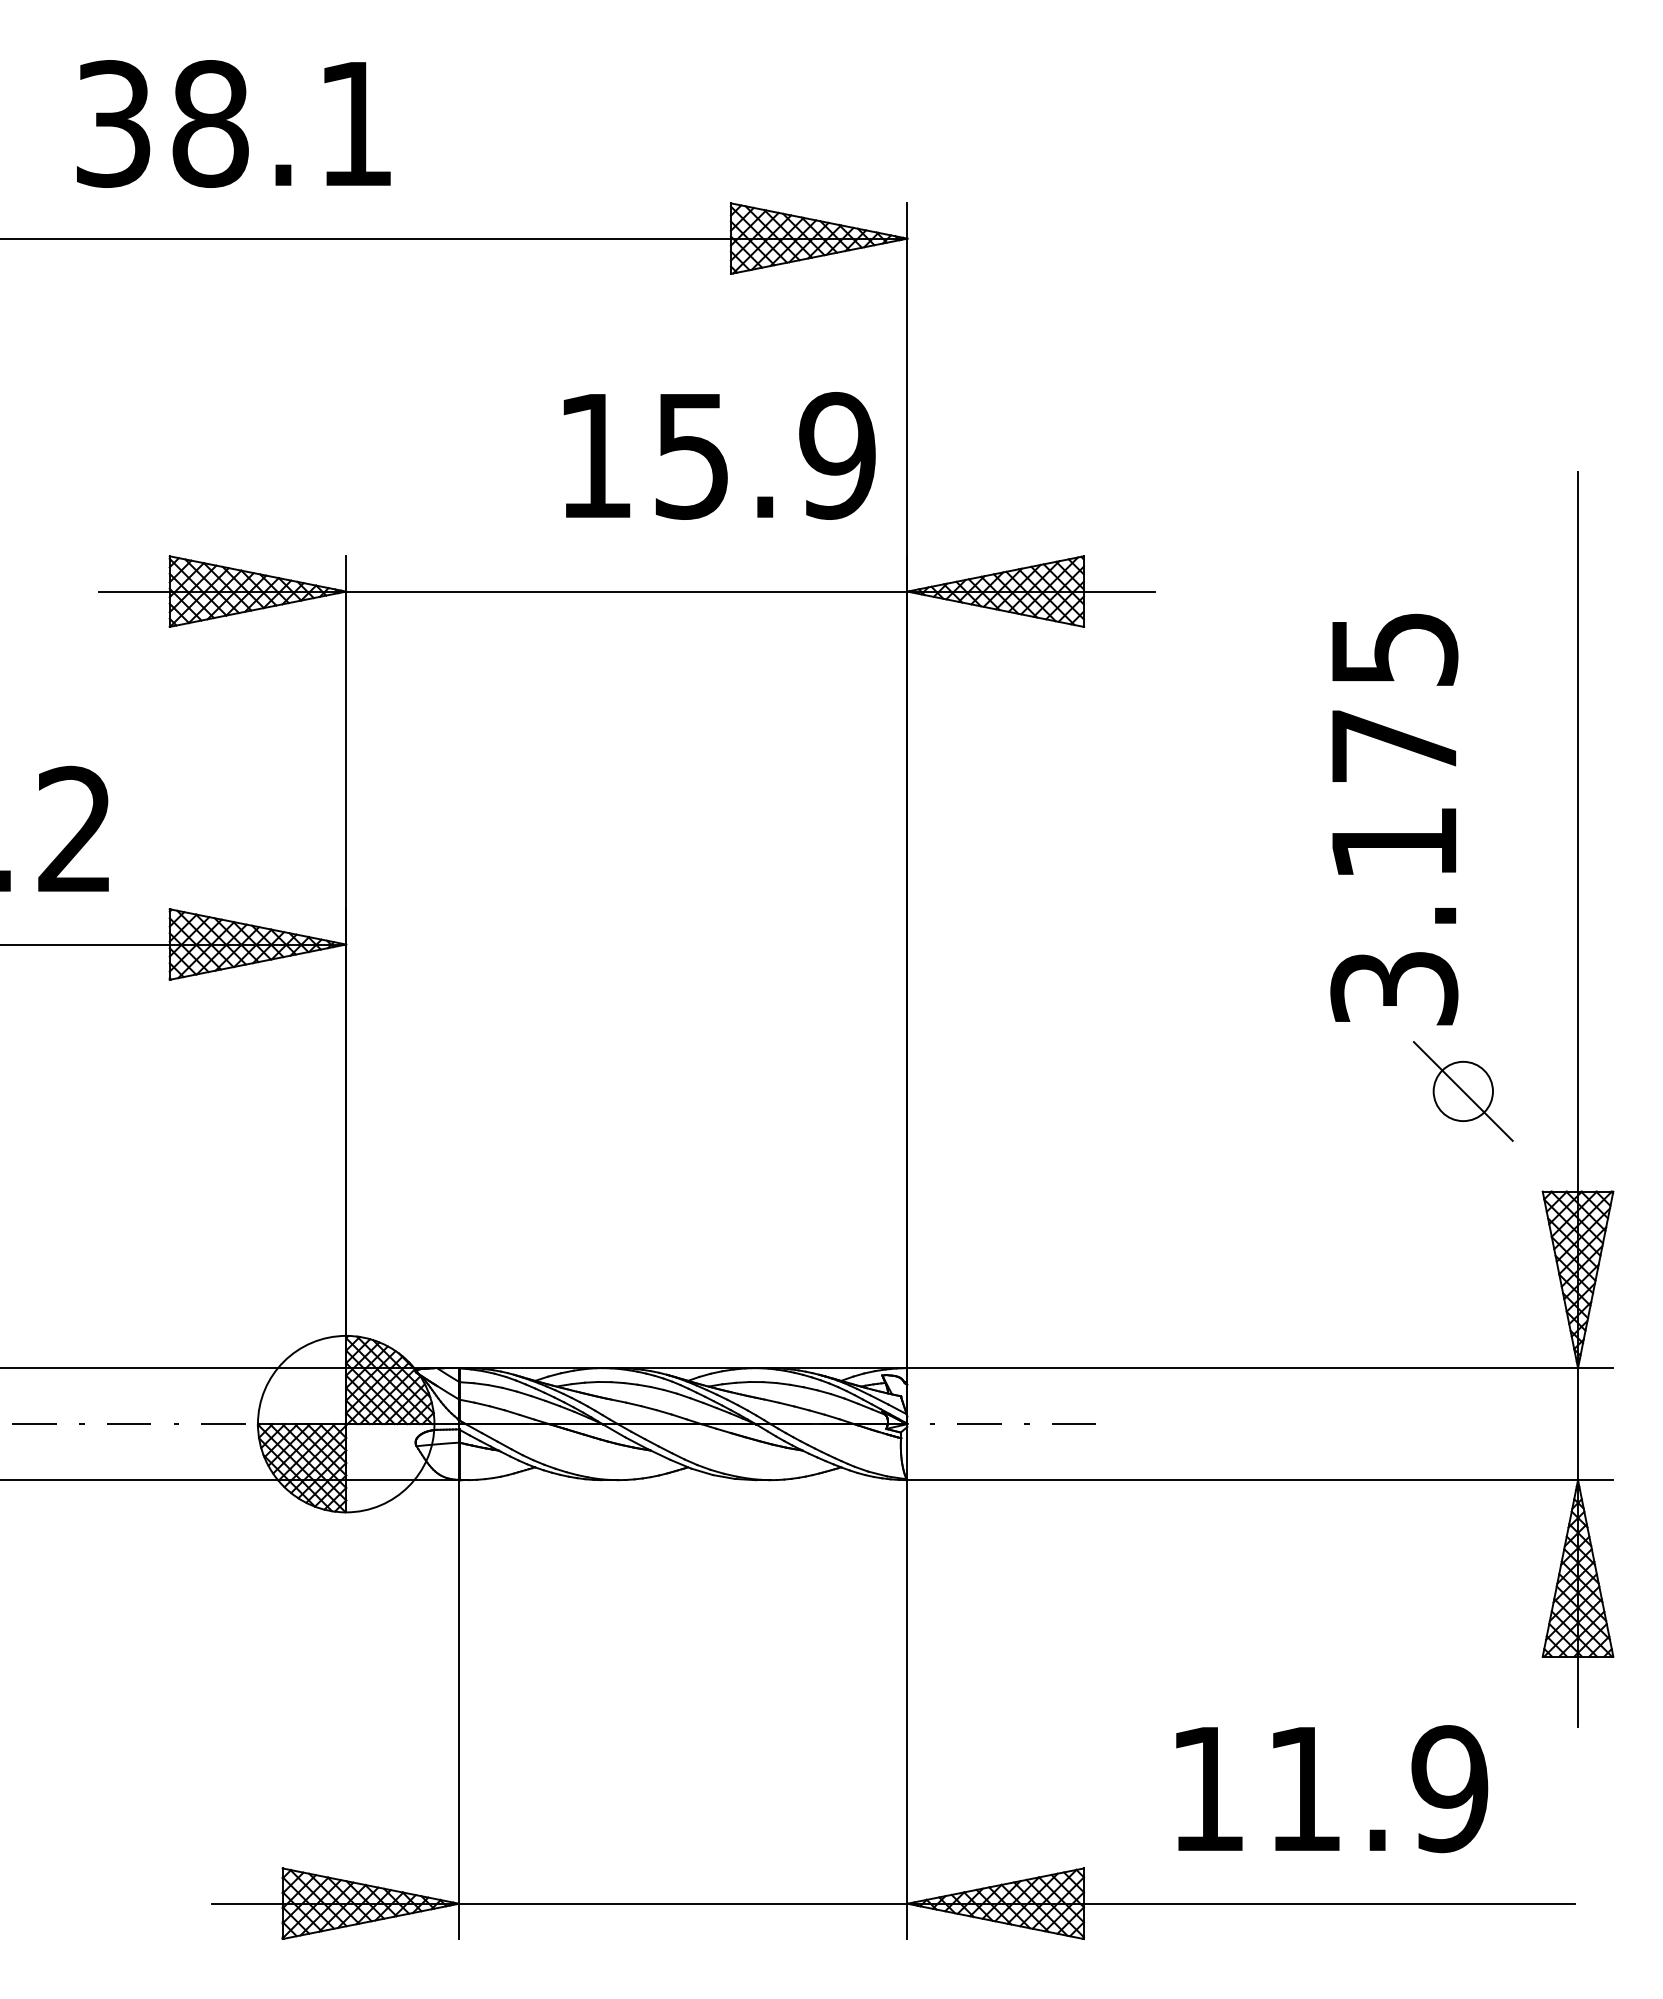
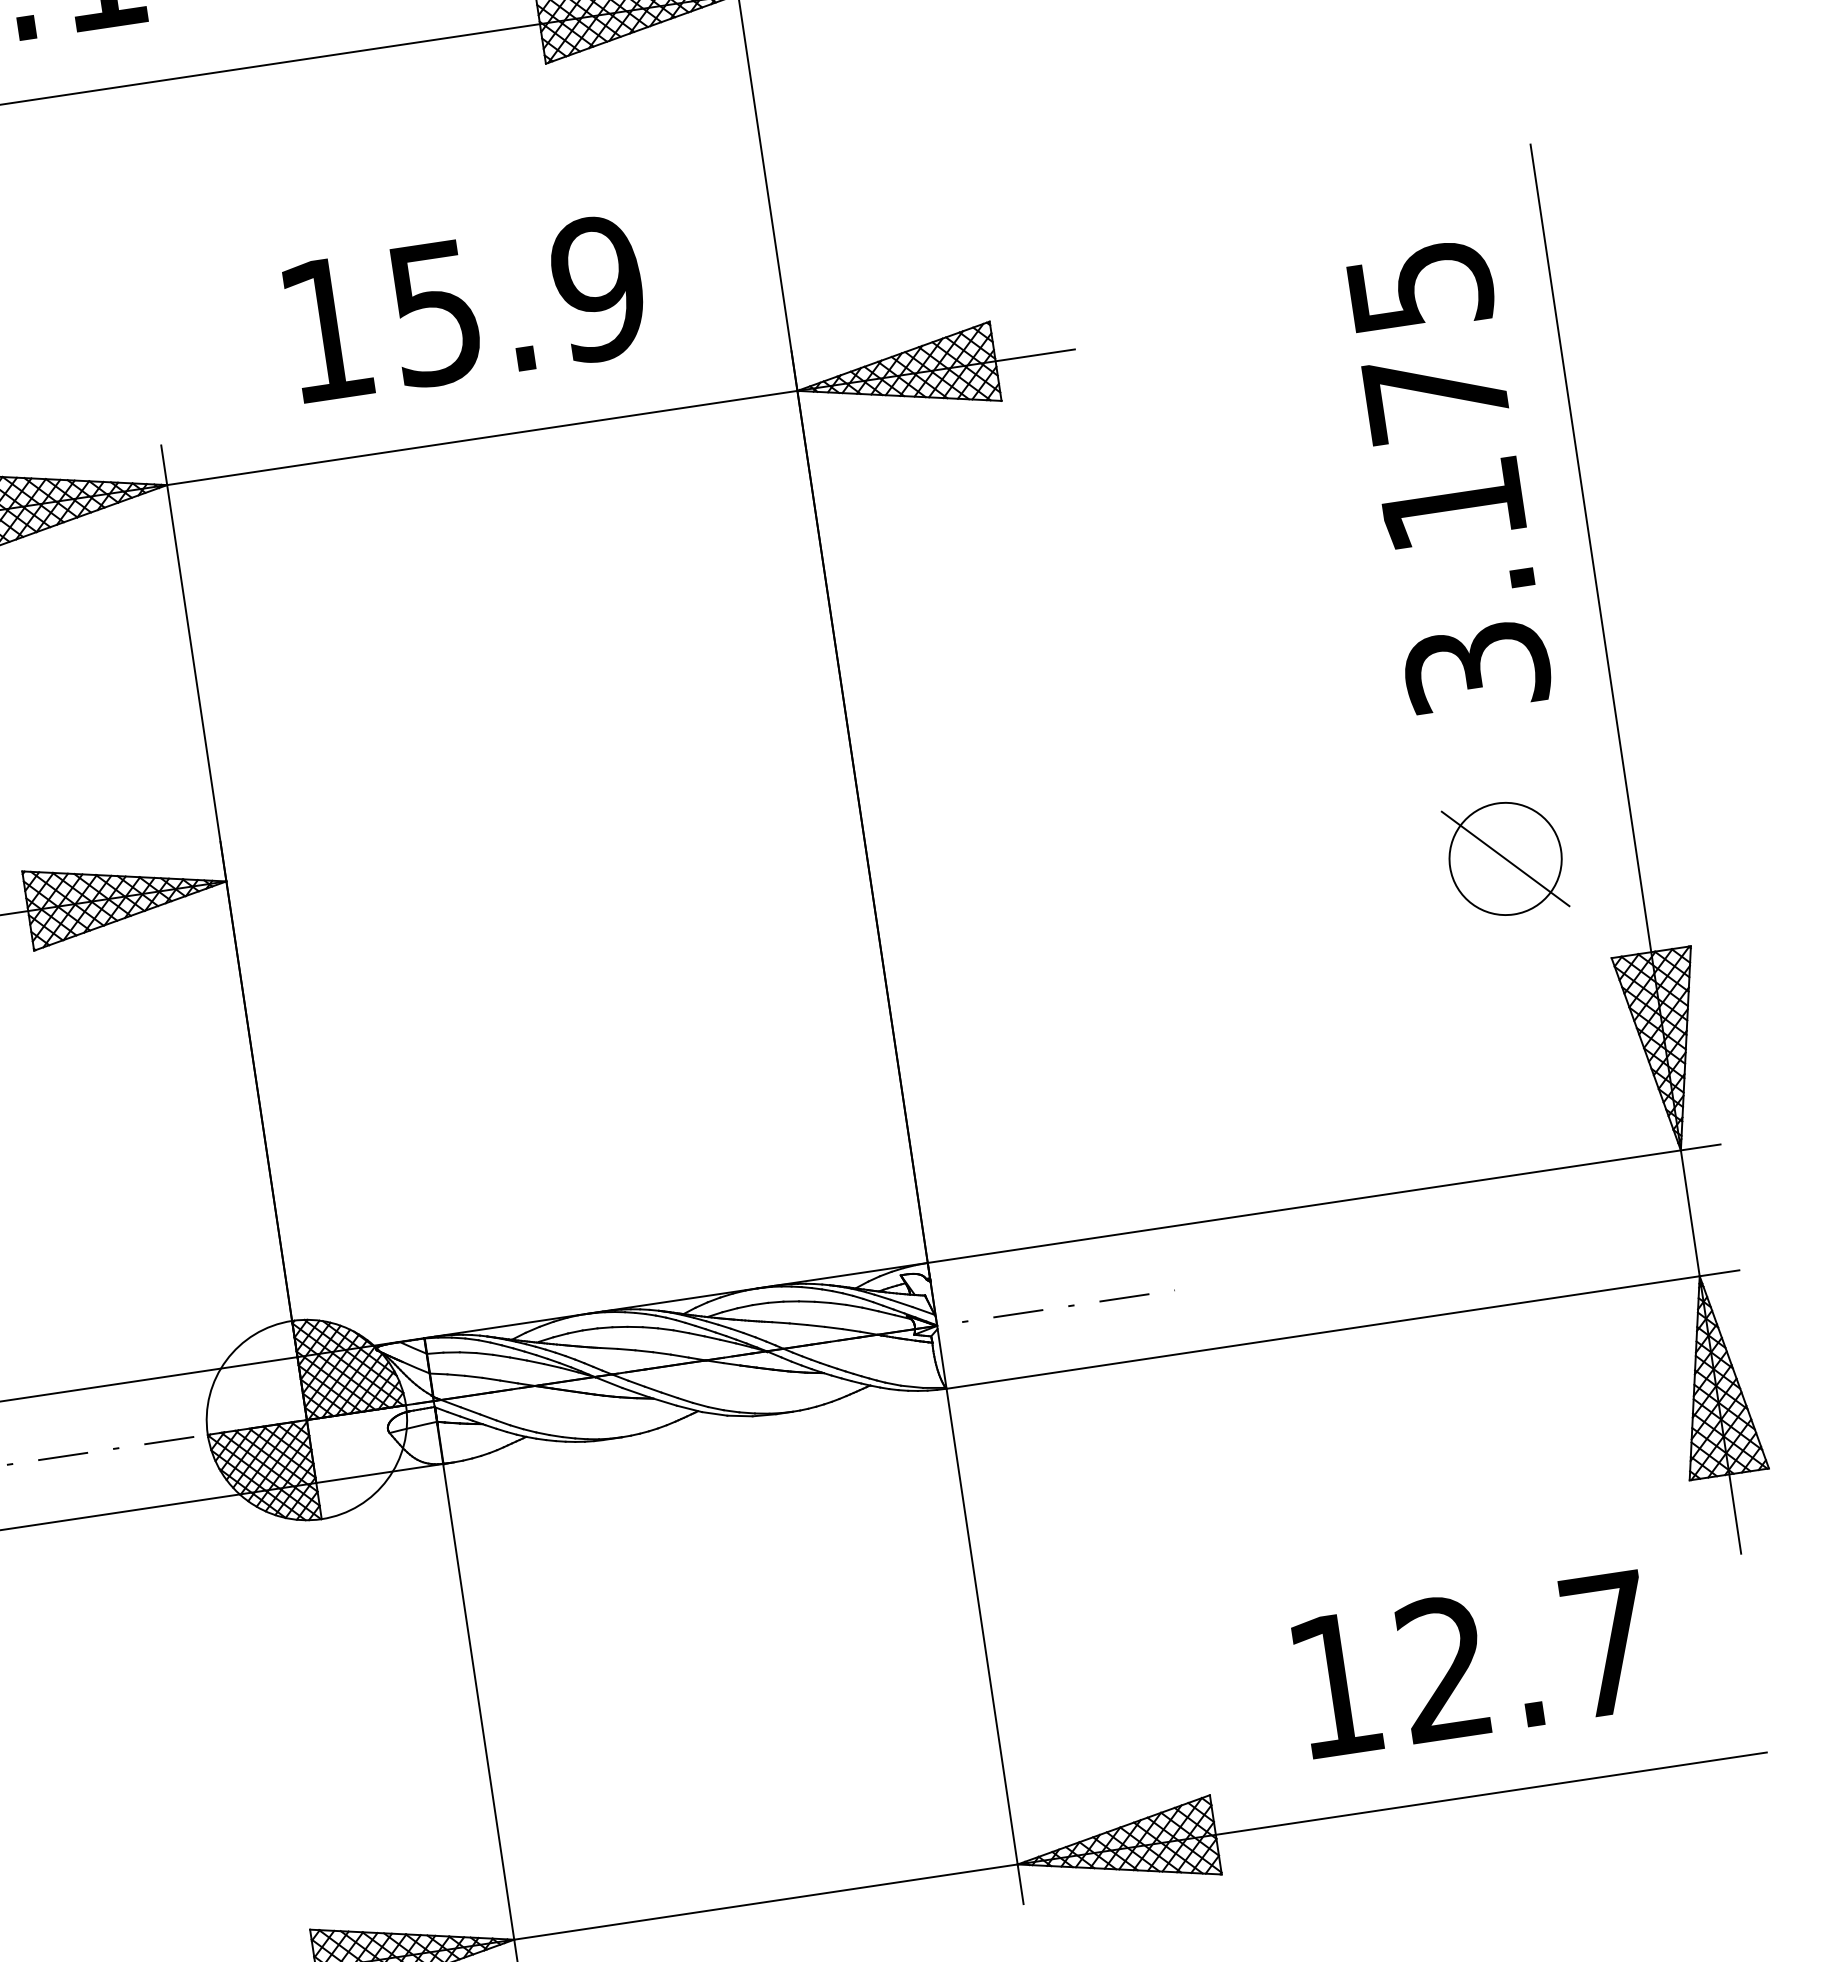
text: (719, 455) -> (466, 308), moved
text: (1394, 819) -> (1448, 478), moved
circle: (1462, 1091) -> (1504, 859), size x1.67
text: (1377, 1789) -> (1526, 1657), 11.9 -> 12.7

